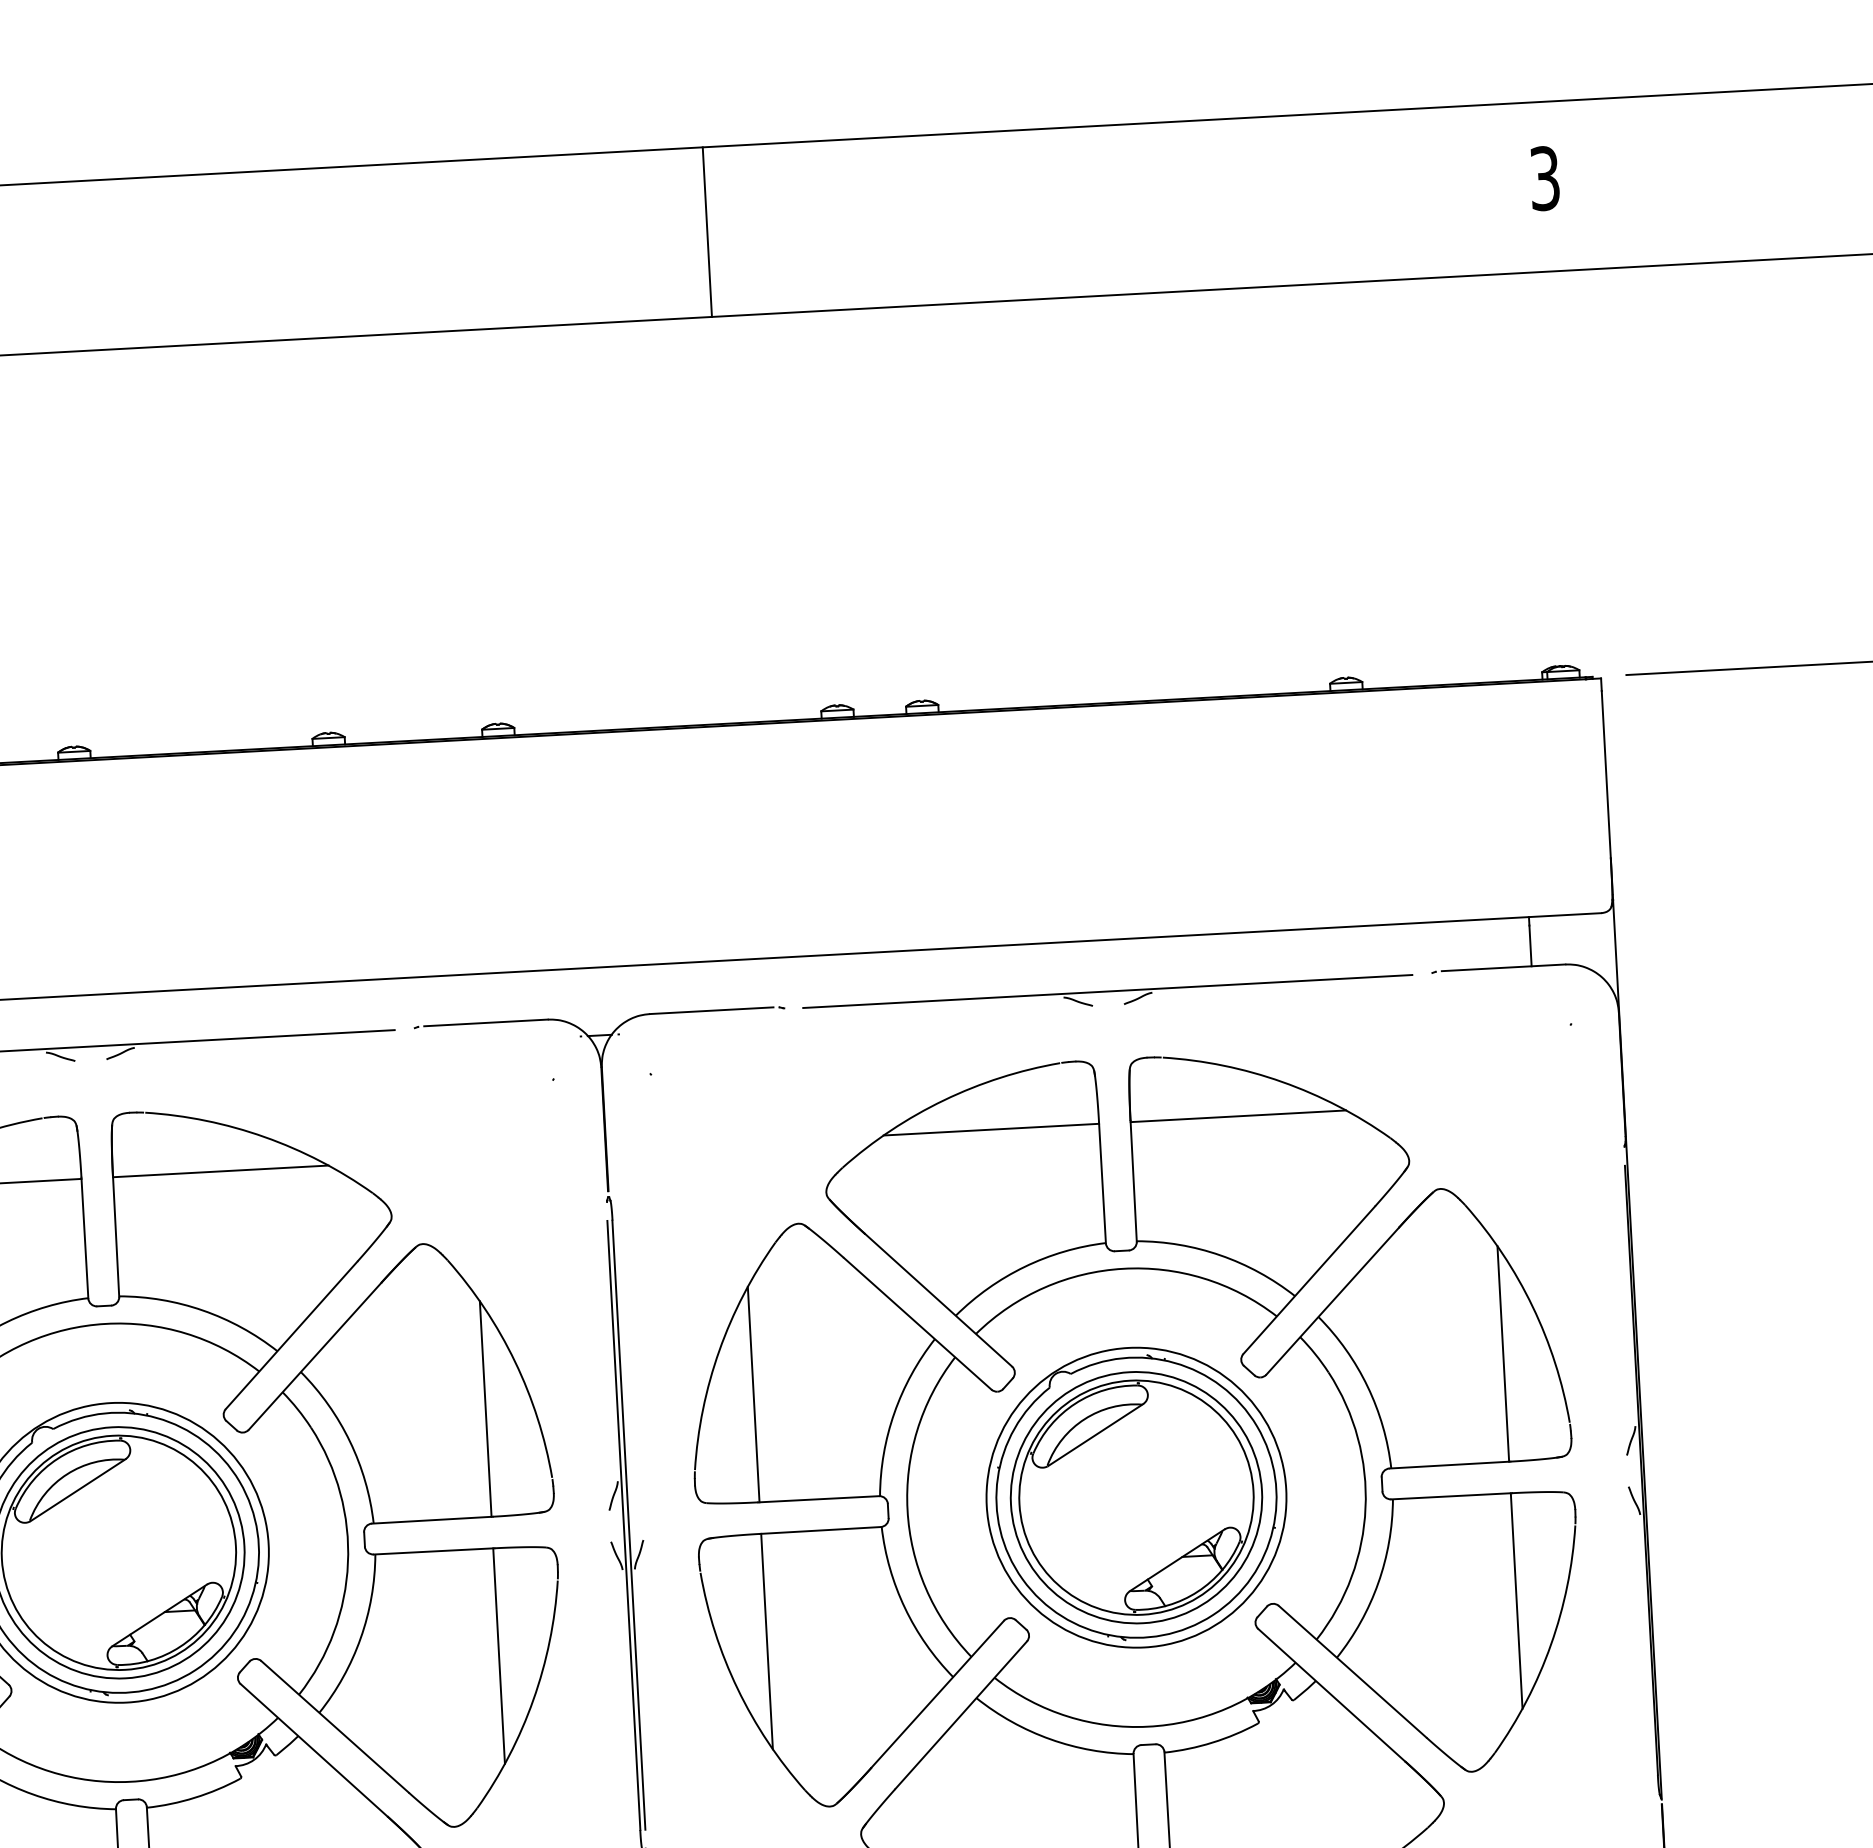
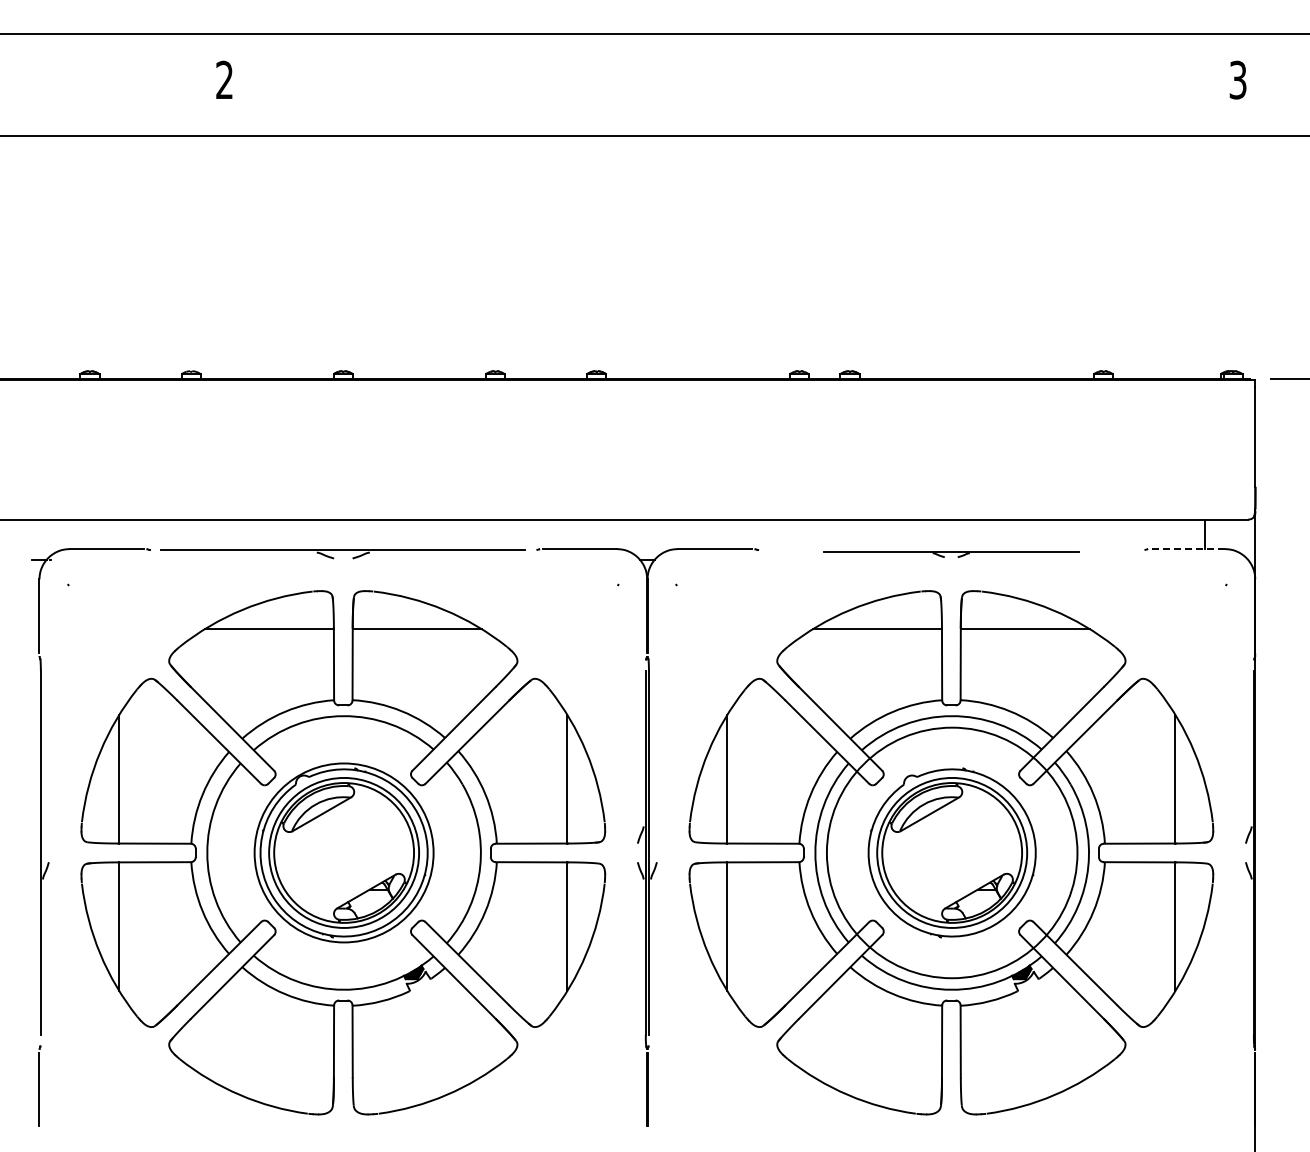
line: (707, 231) -> (737, 84), removed
line: (1504, 968) -> (1188, 549), solid -> dashed
part: (1106, 998) -> (950, 554), size x0.7
circle: (1135, 1496) -> (951, 852), size x1.4

